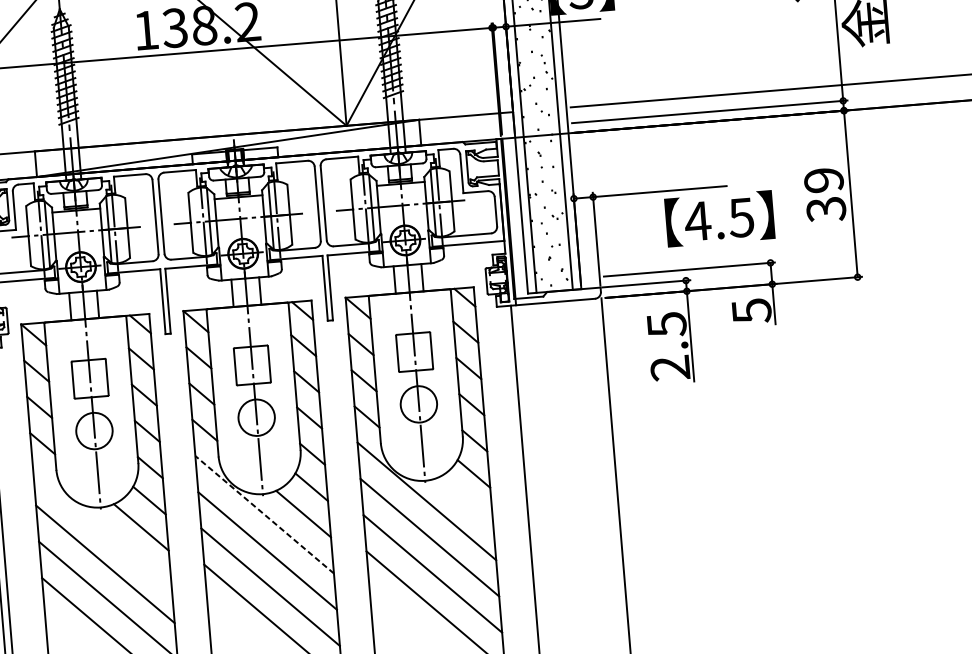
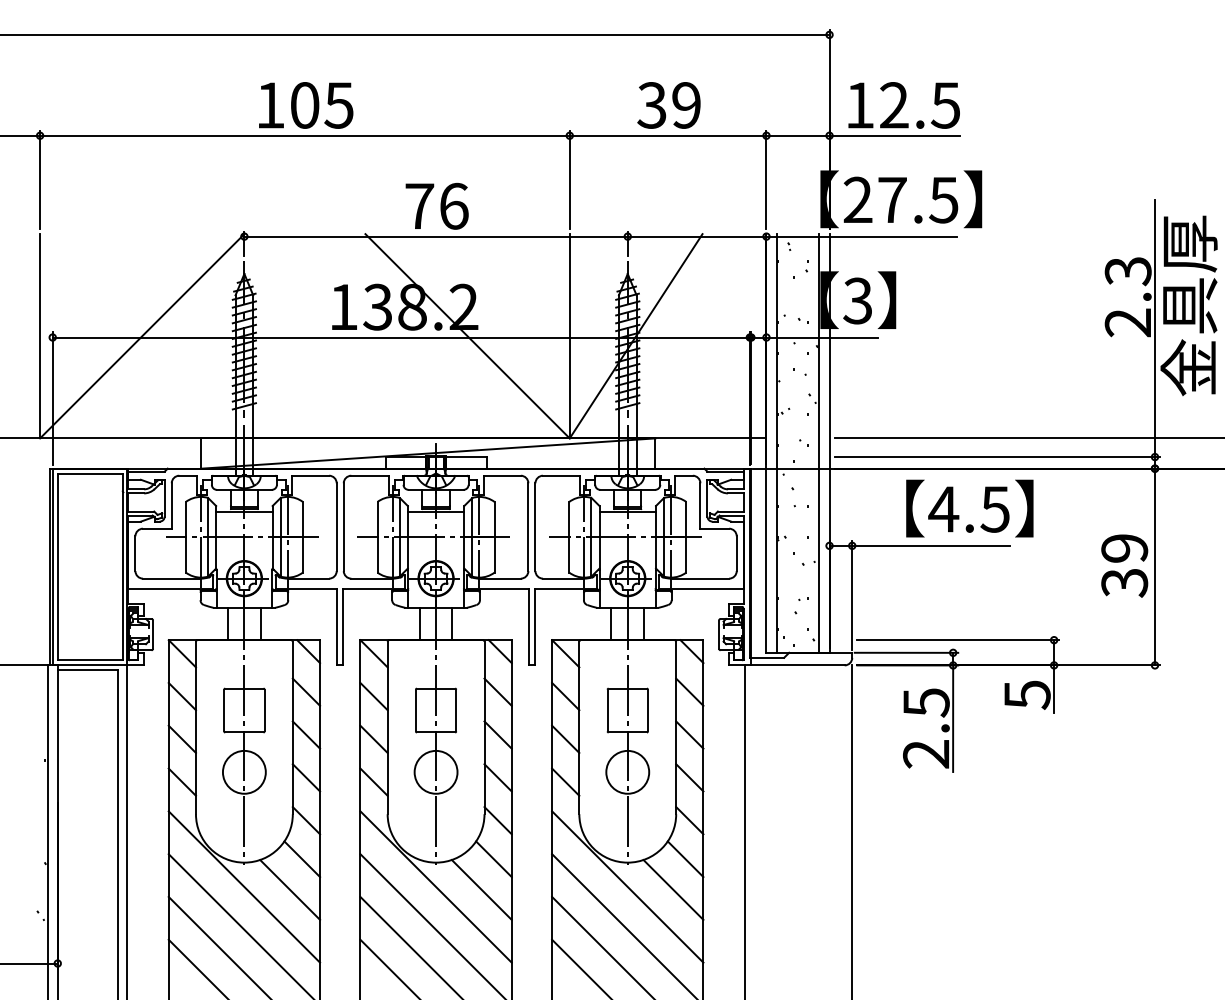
text: (719, 218) -> (969, 508), moved
line: (465, 500) -> (673, 889), added
line: (264, 514) -> (435, 886), dashed -> solid
line: (102, 527) -> (244, 886), added

